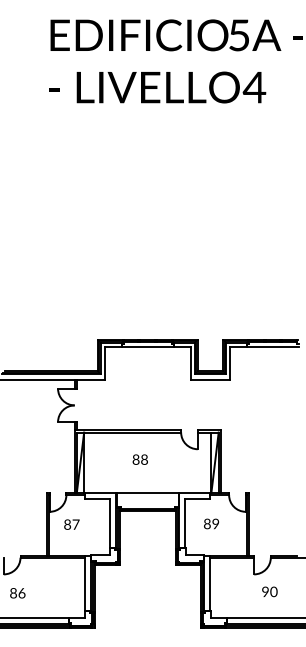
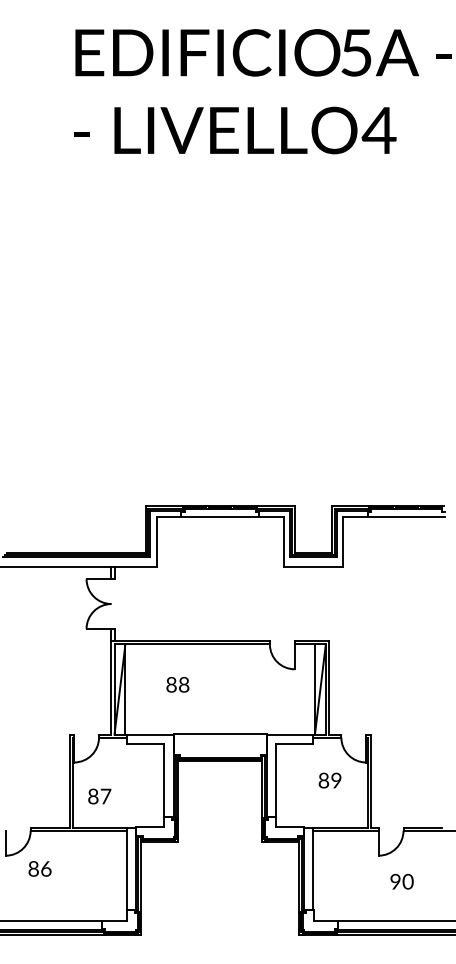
text: (139, 459) -> (176, 684), moved
text: (211, 523) -> (330, 779), moved
text: (71, 524) -> (99, 796), moved
text: (17, 593) -> (39, 869), moved

